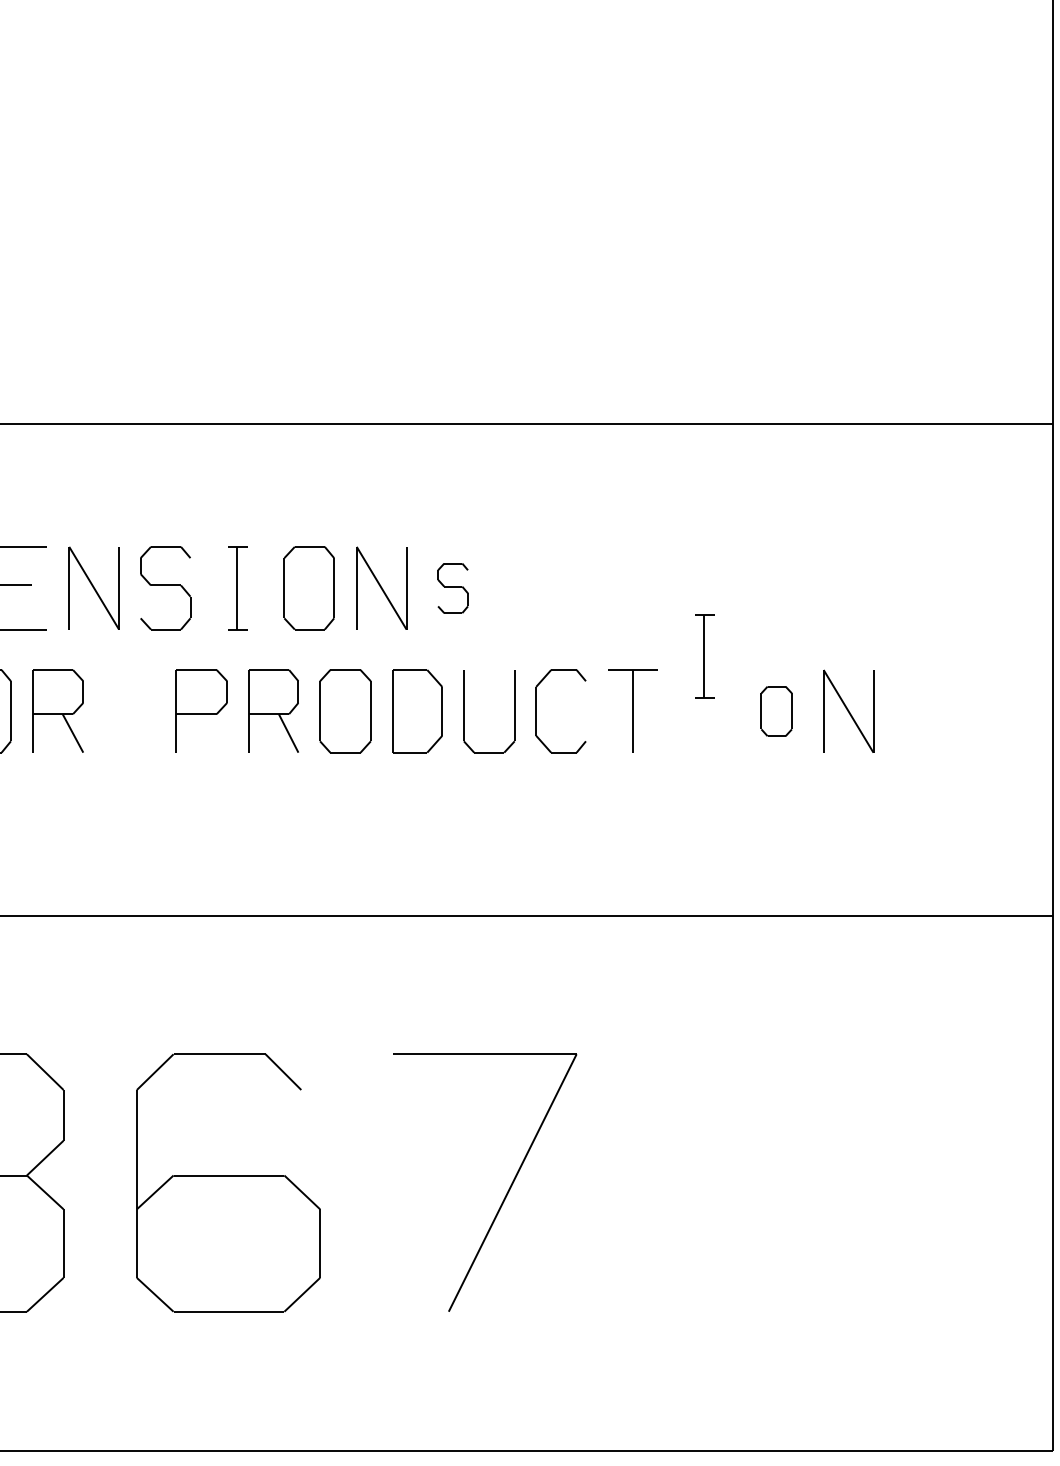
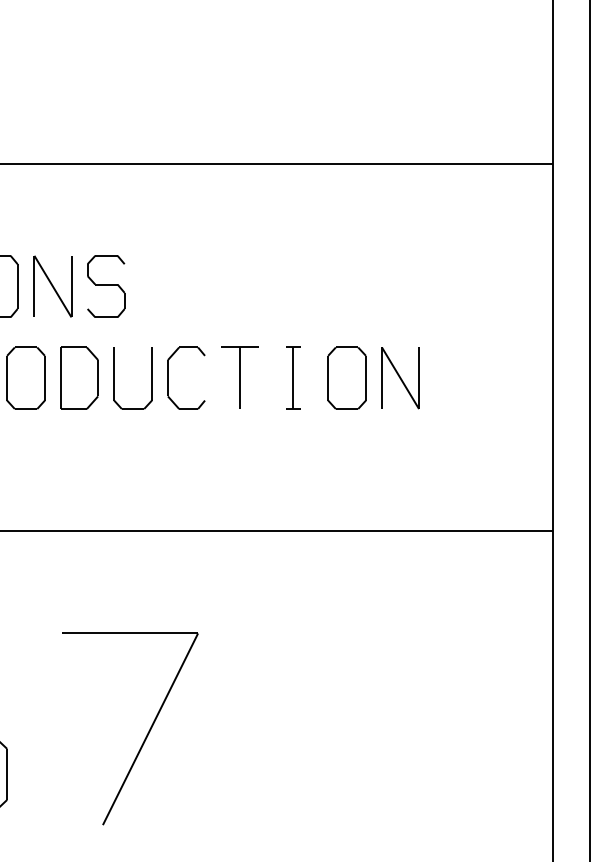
part: (452, 588) -> (105, 286), size x1.67
part: (704, 656) -> (293, 378), moved
part: (776, 711) -> (346, 378), size x1.67

